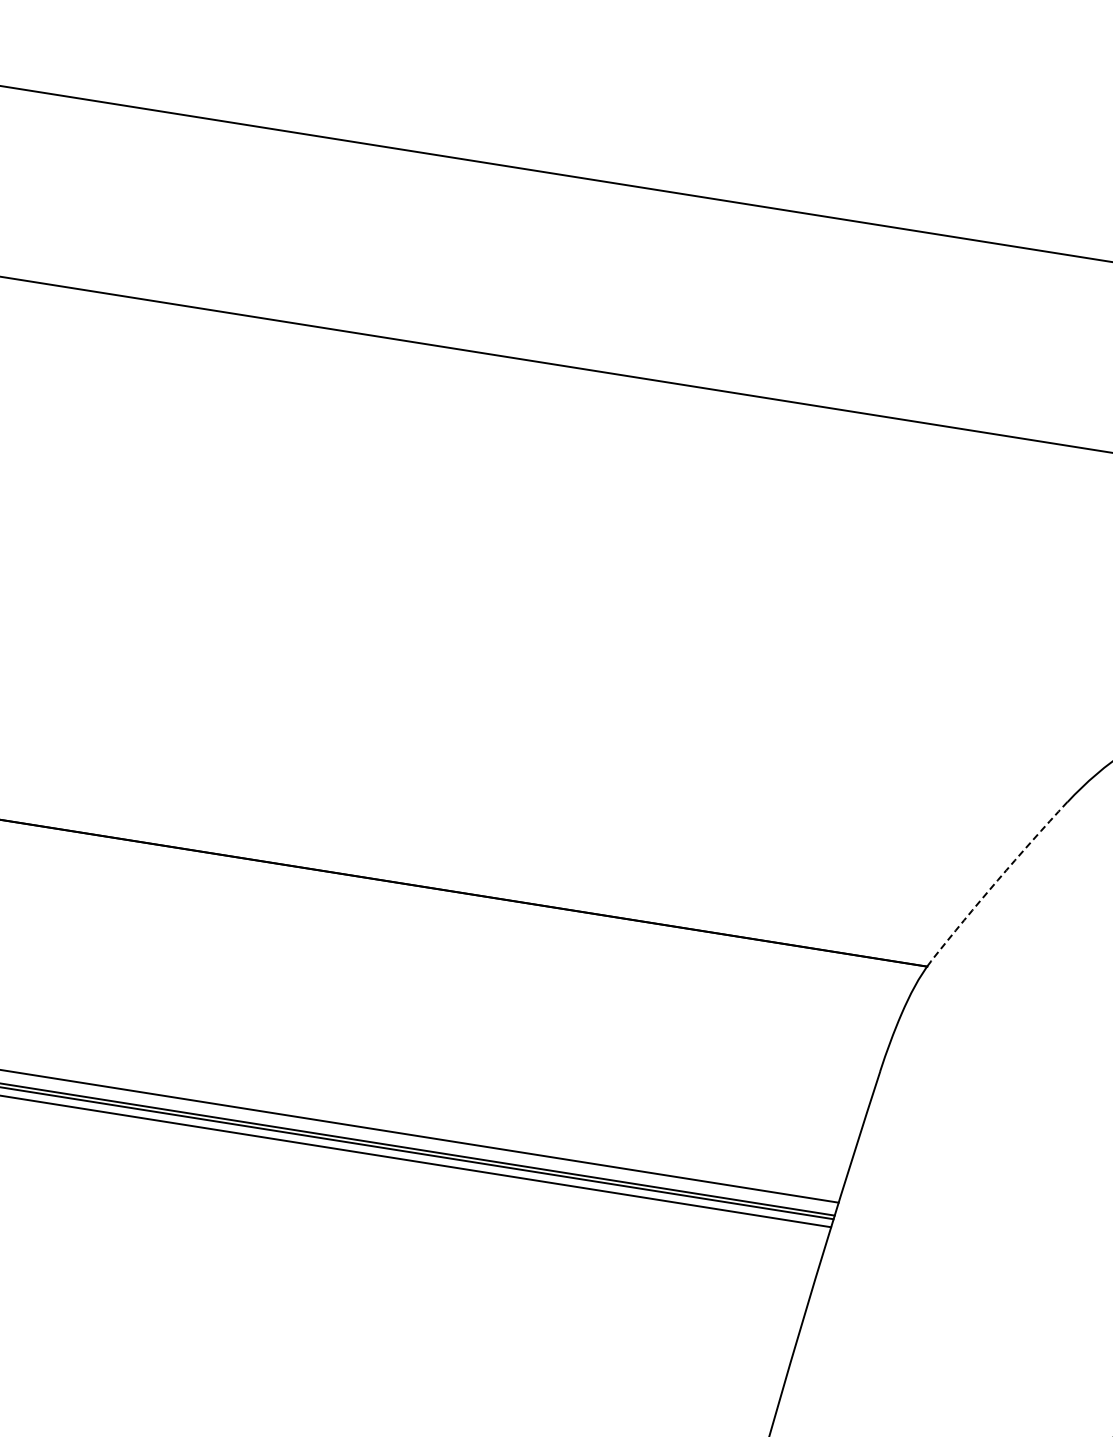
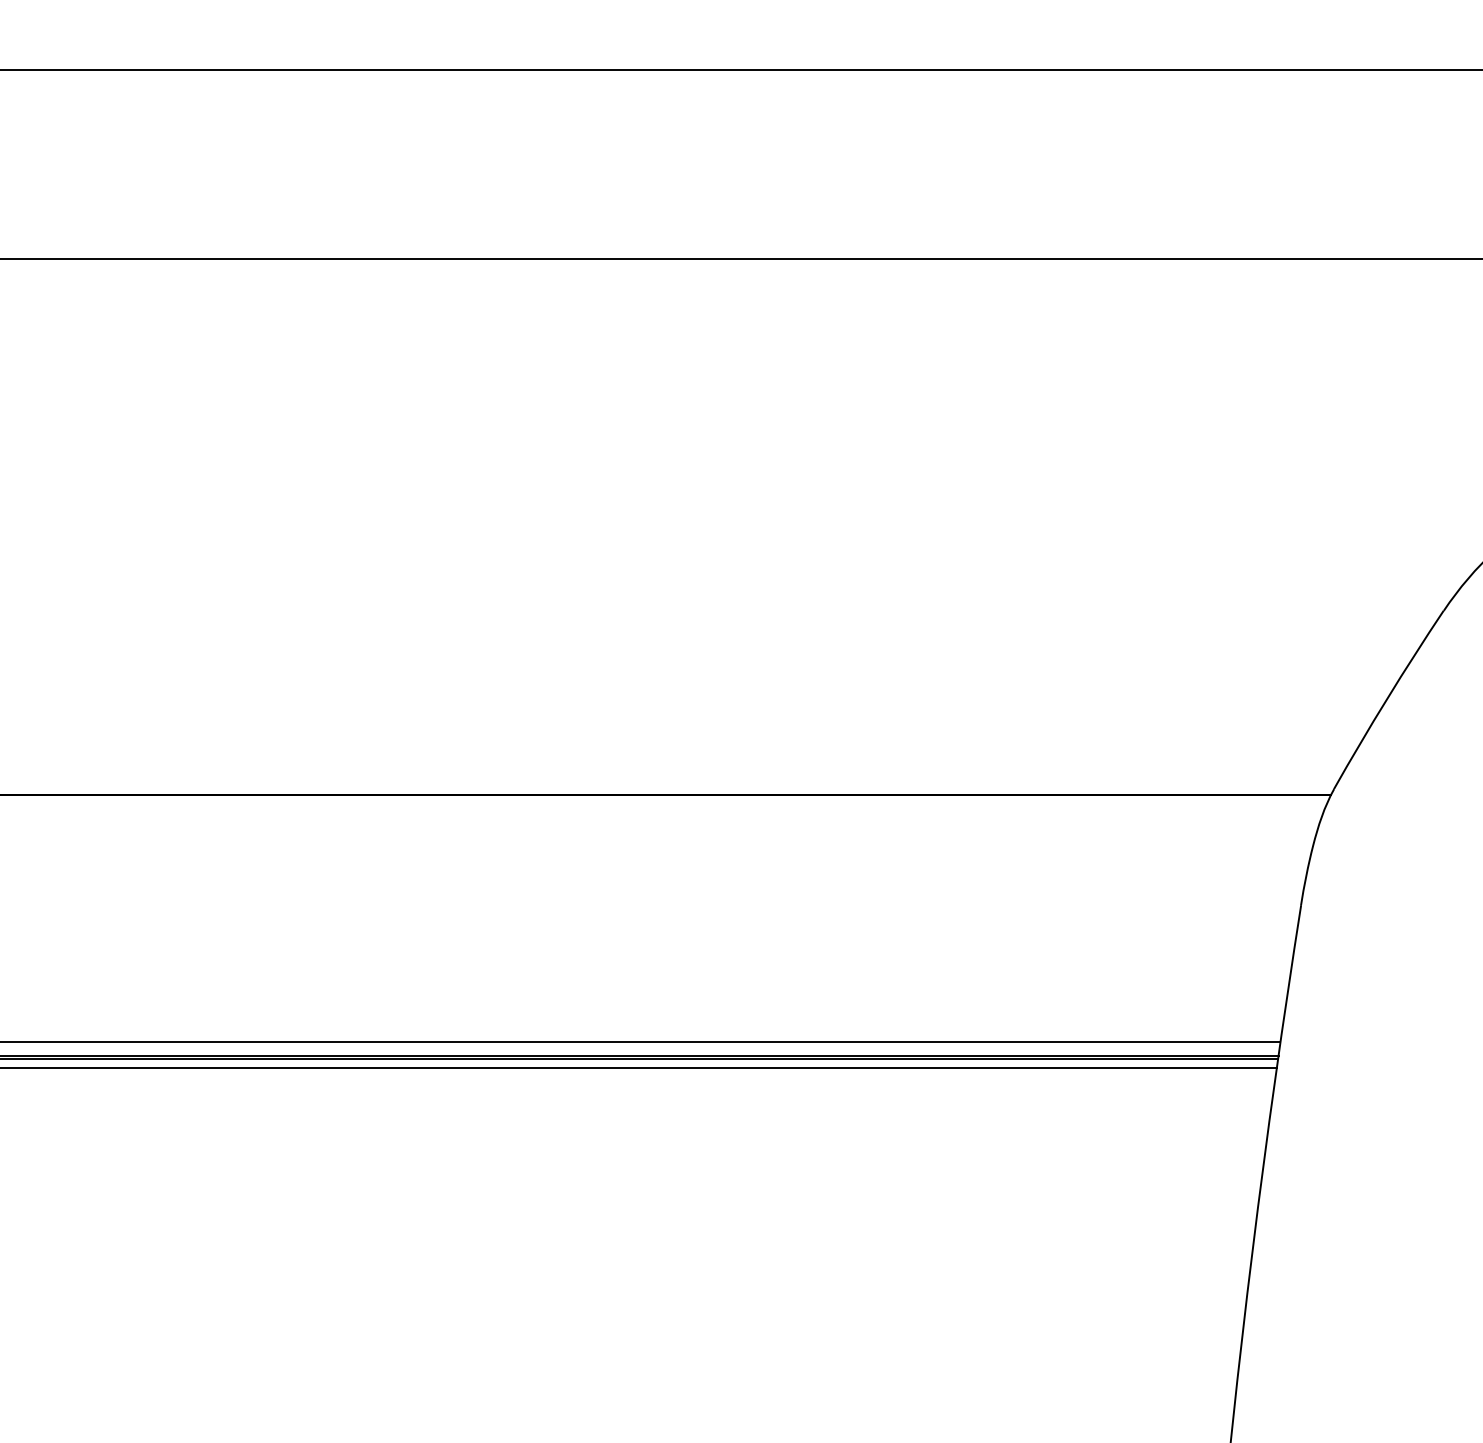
arc: (998, 879) -> (1387, 698), dashed -> solid

